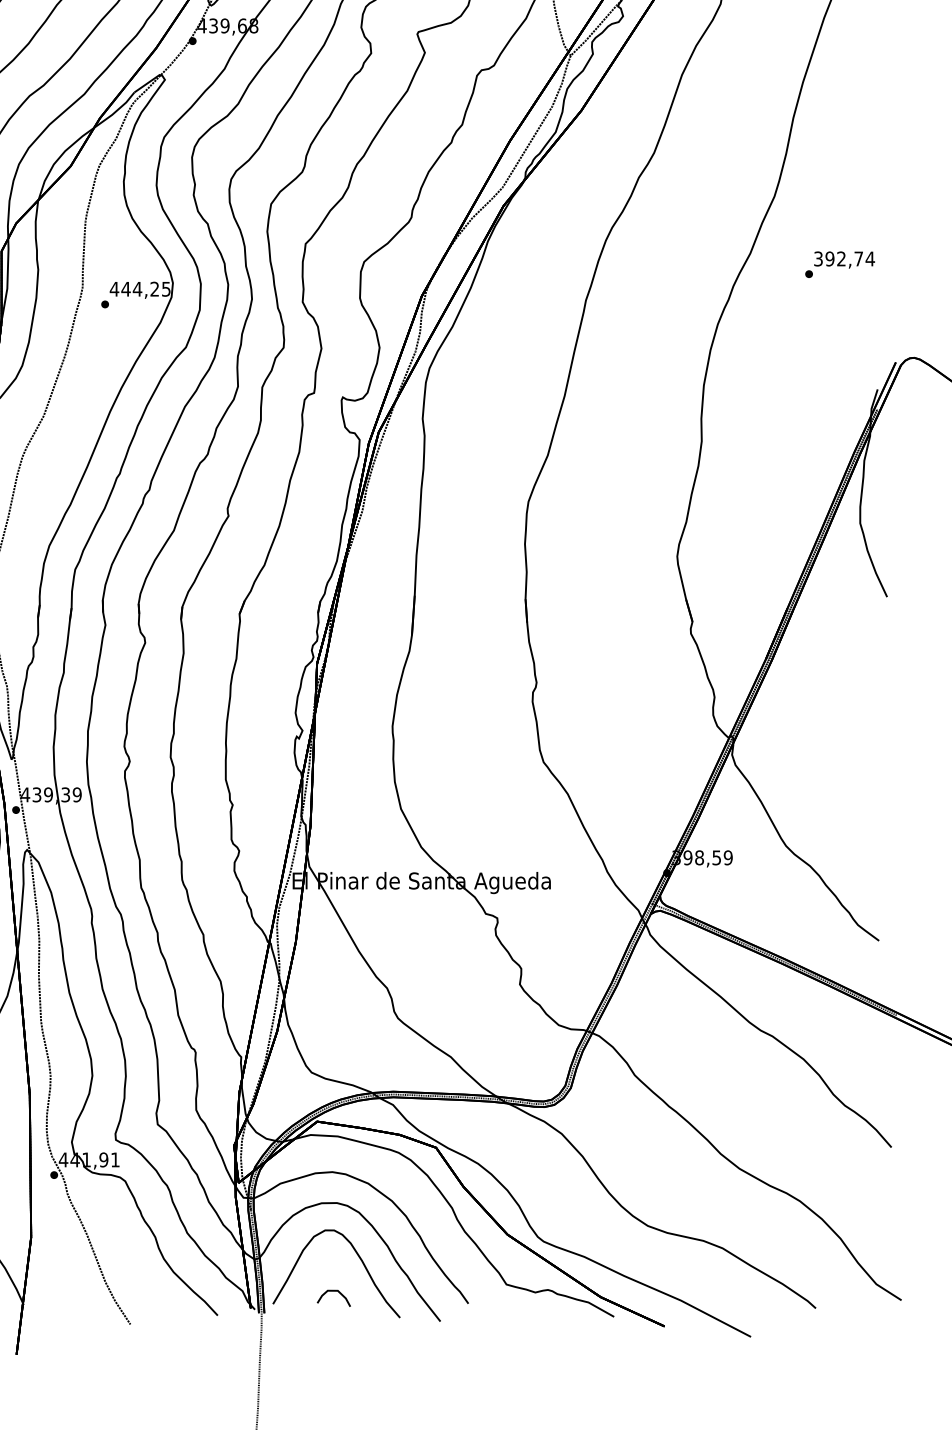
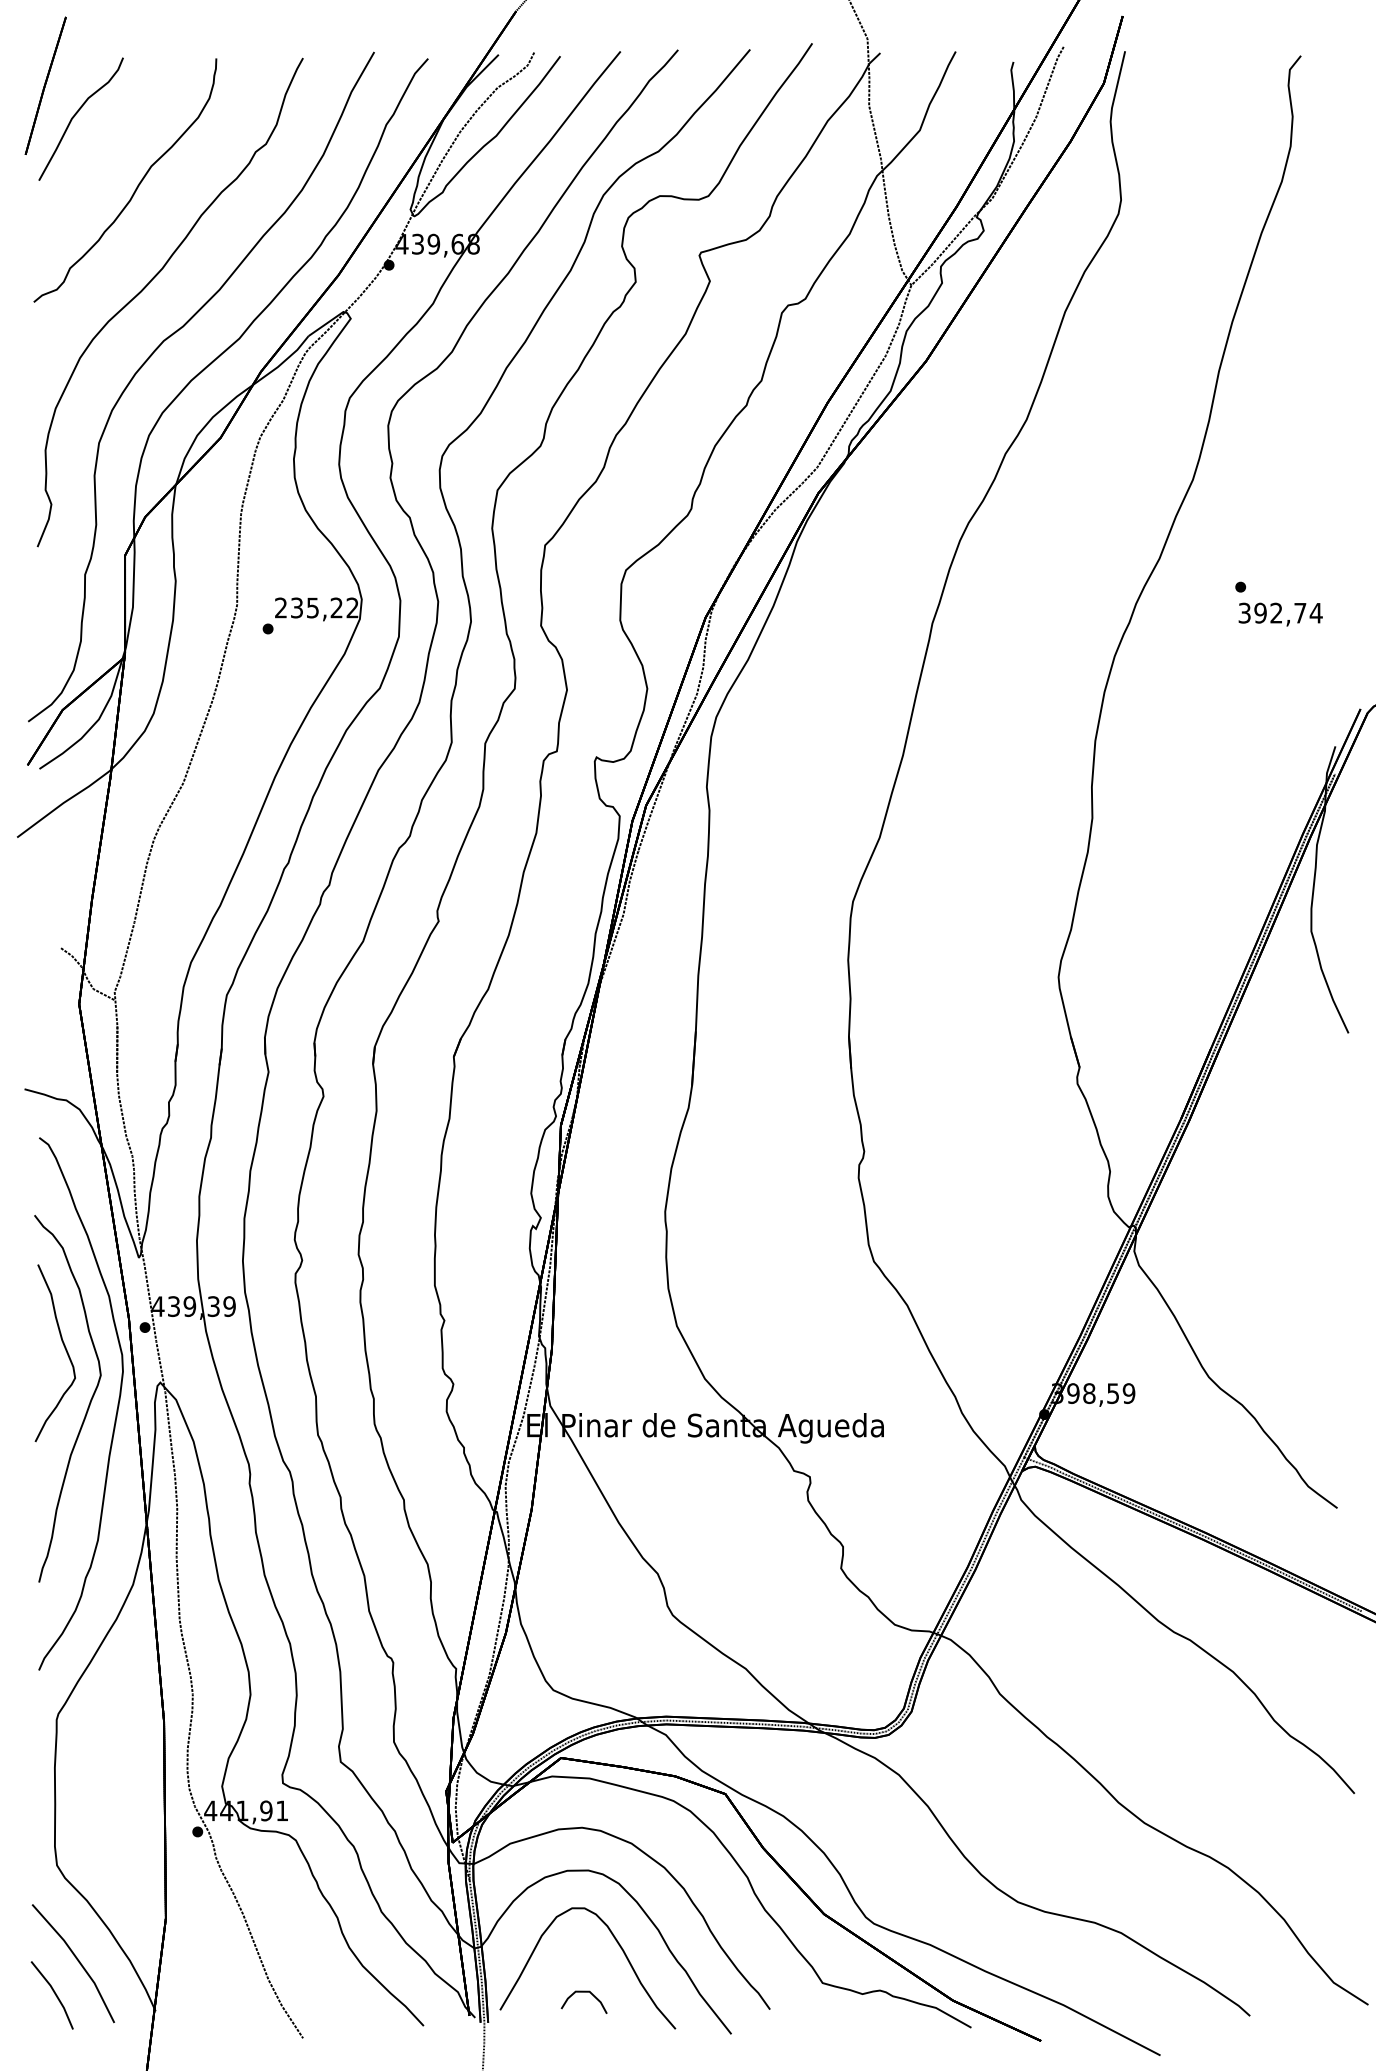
text: (844, 259) -> (1280, 614), moved
text: (140, 288) -> (316, 607), 444,25 -> 235,22

